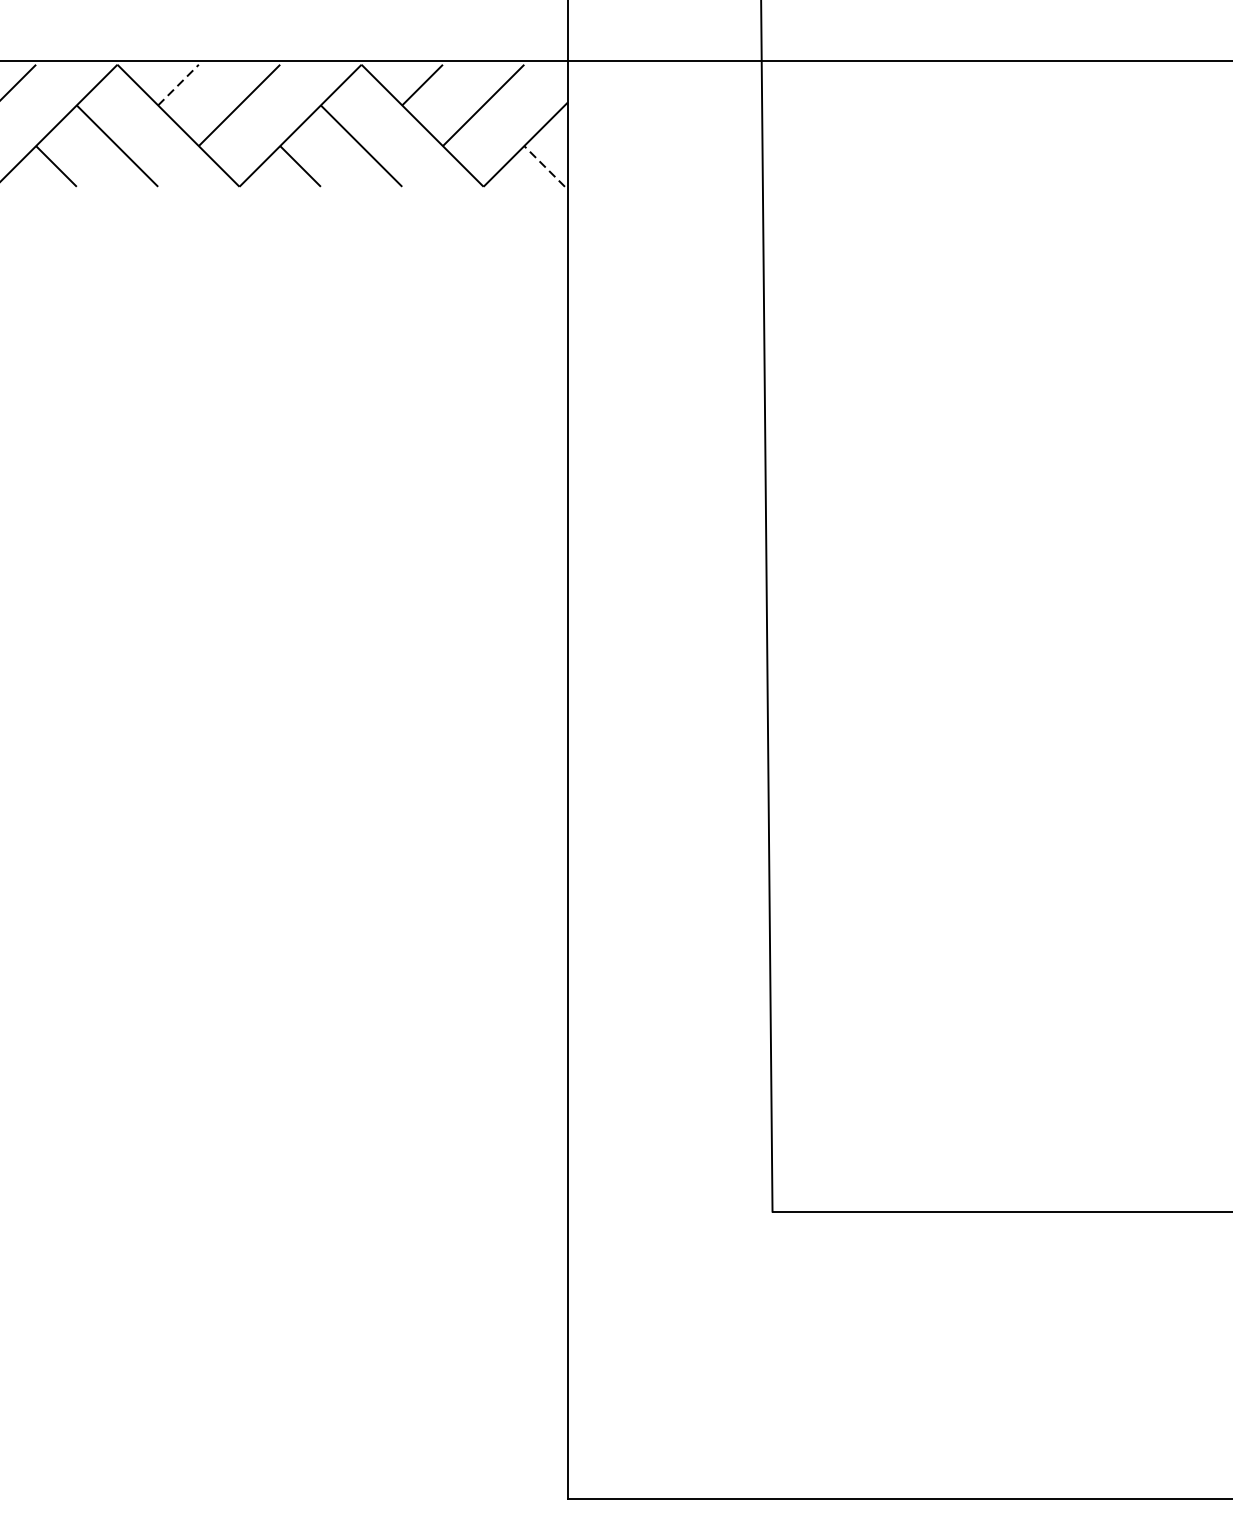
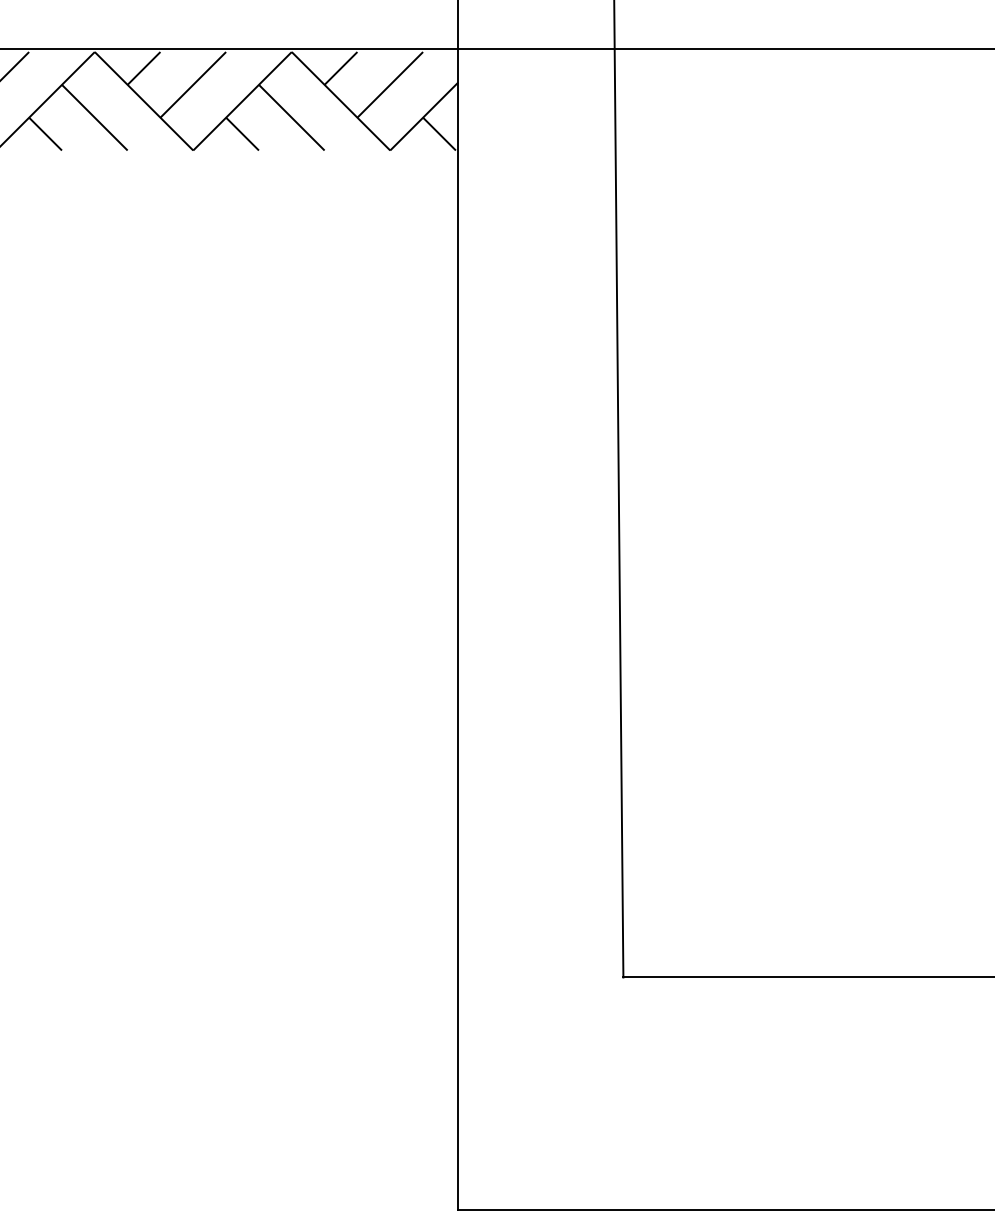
line: (179, 85) -> (144, 68), dashed -> solid
line: (544, 165) -> (439, 133), dashed -> solid

